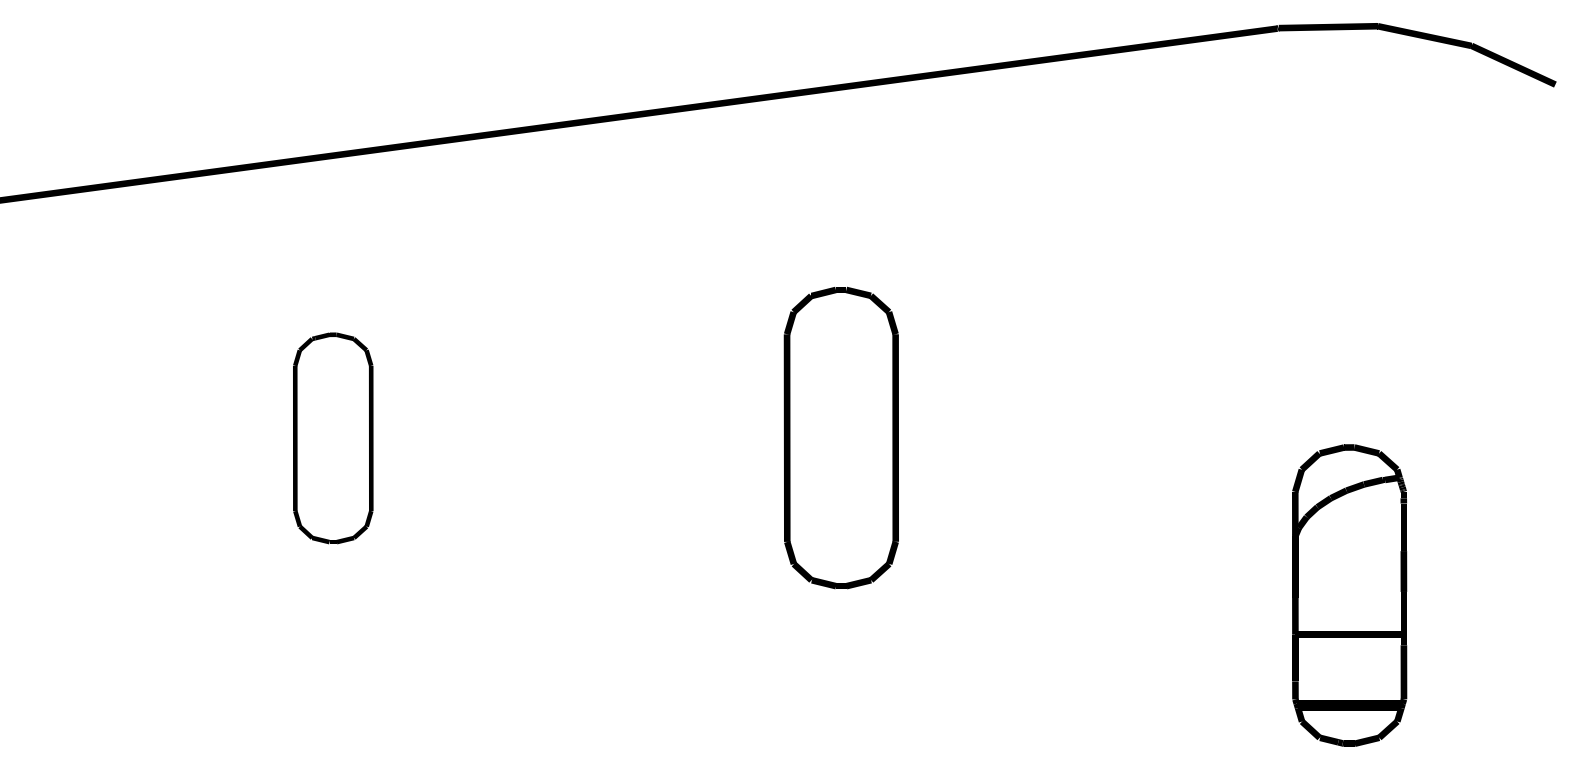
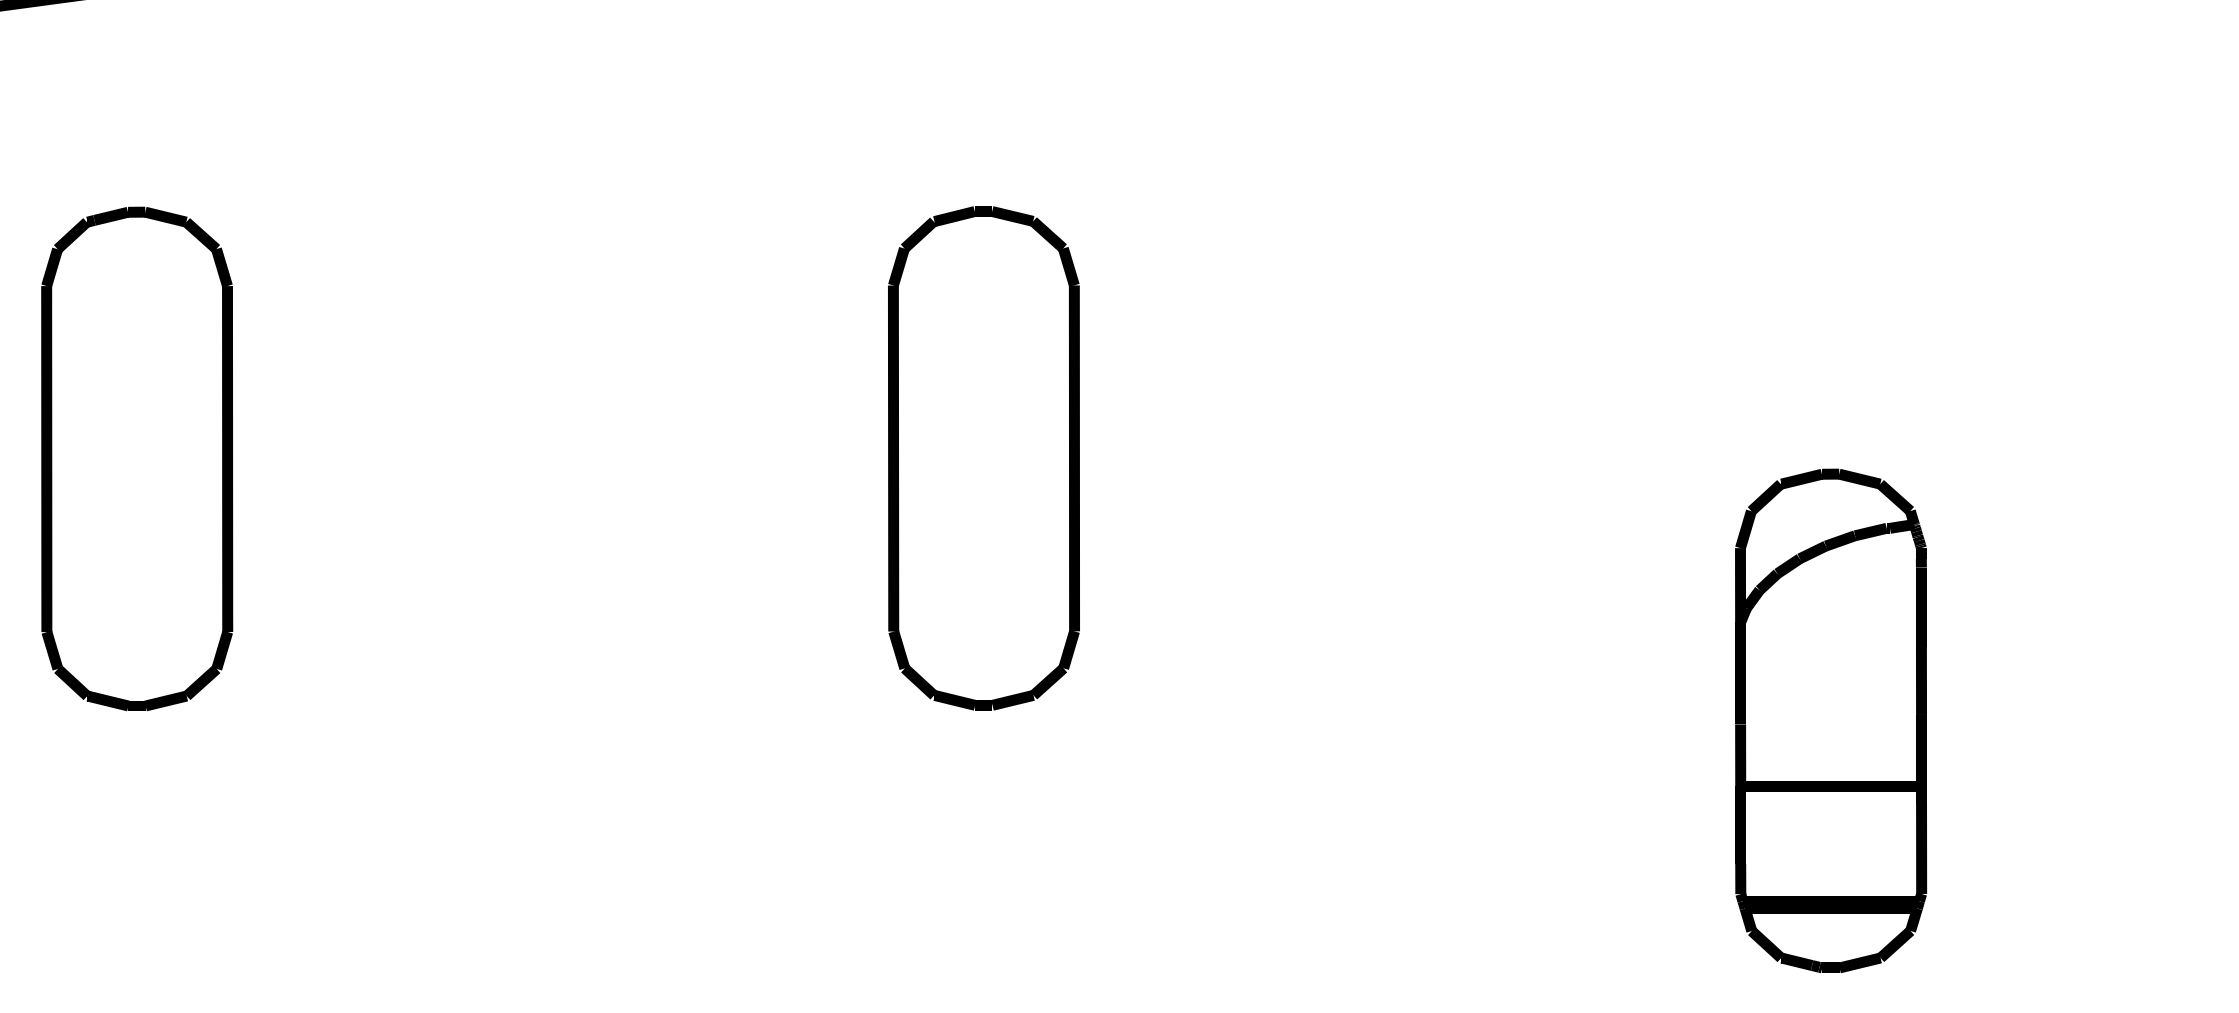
part: (332, 438) -> (135, 459), size x1.43

